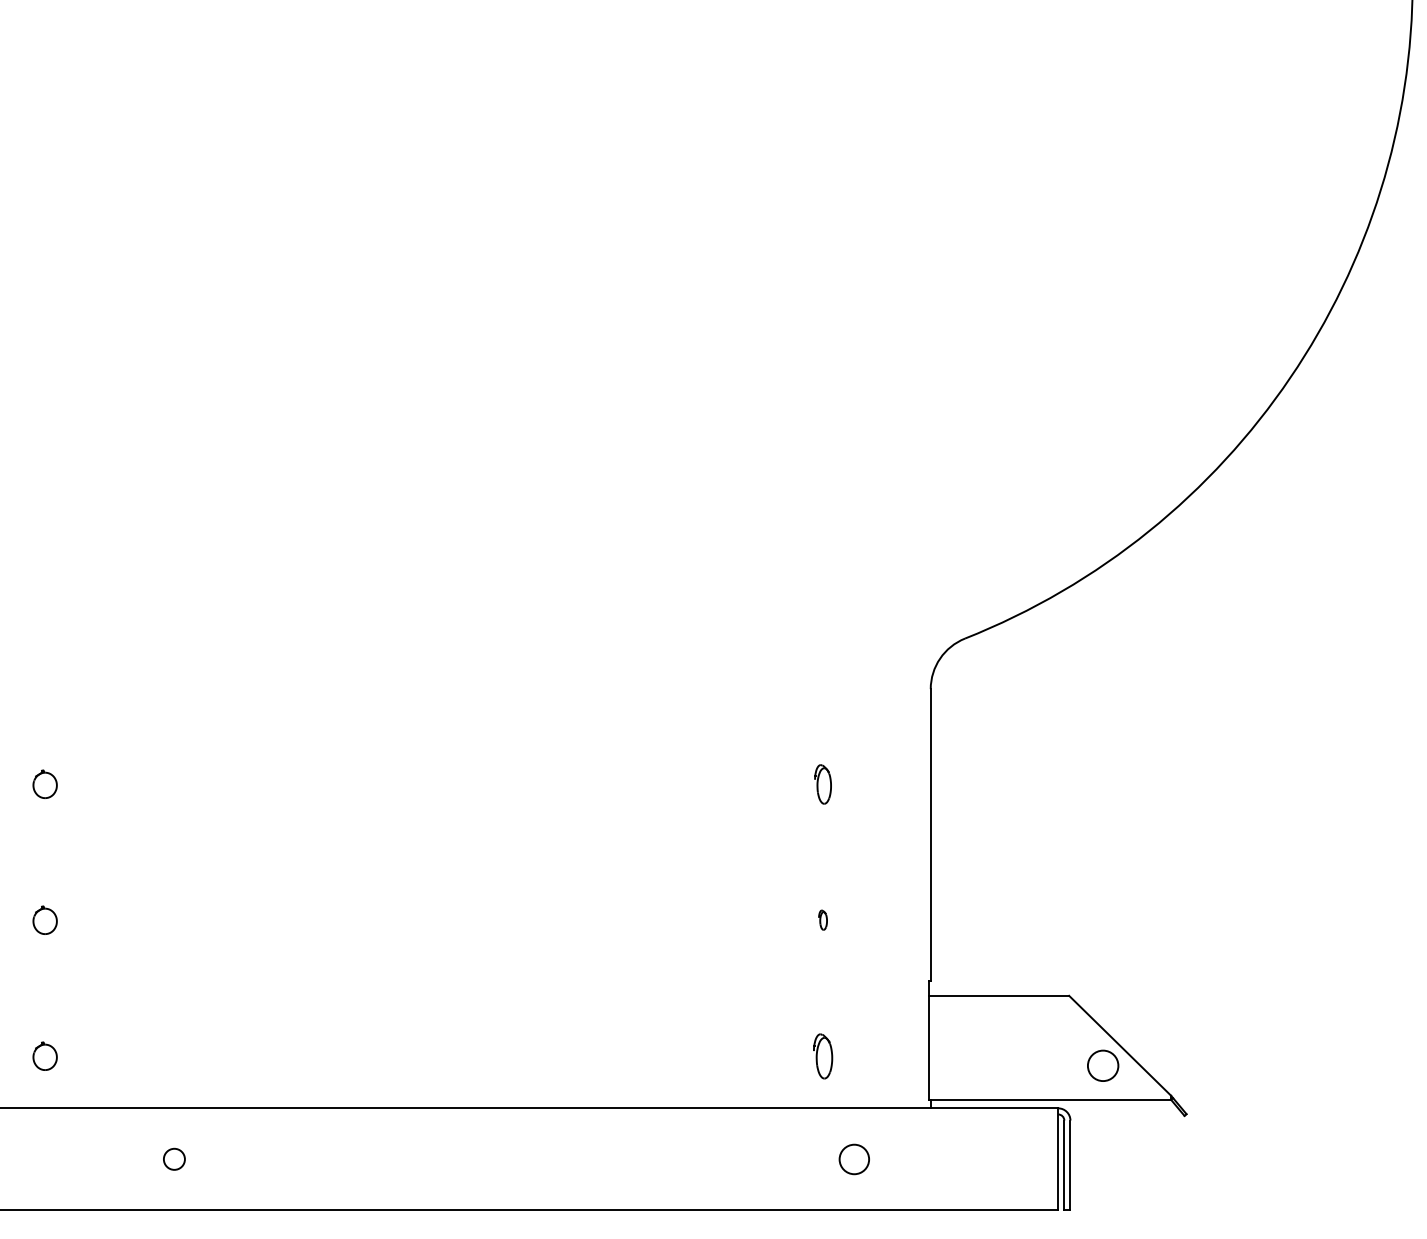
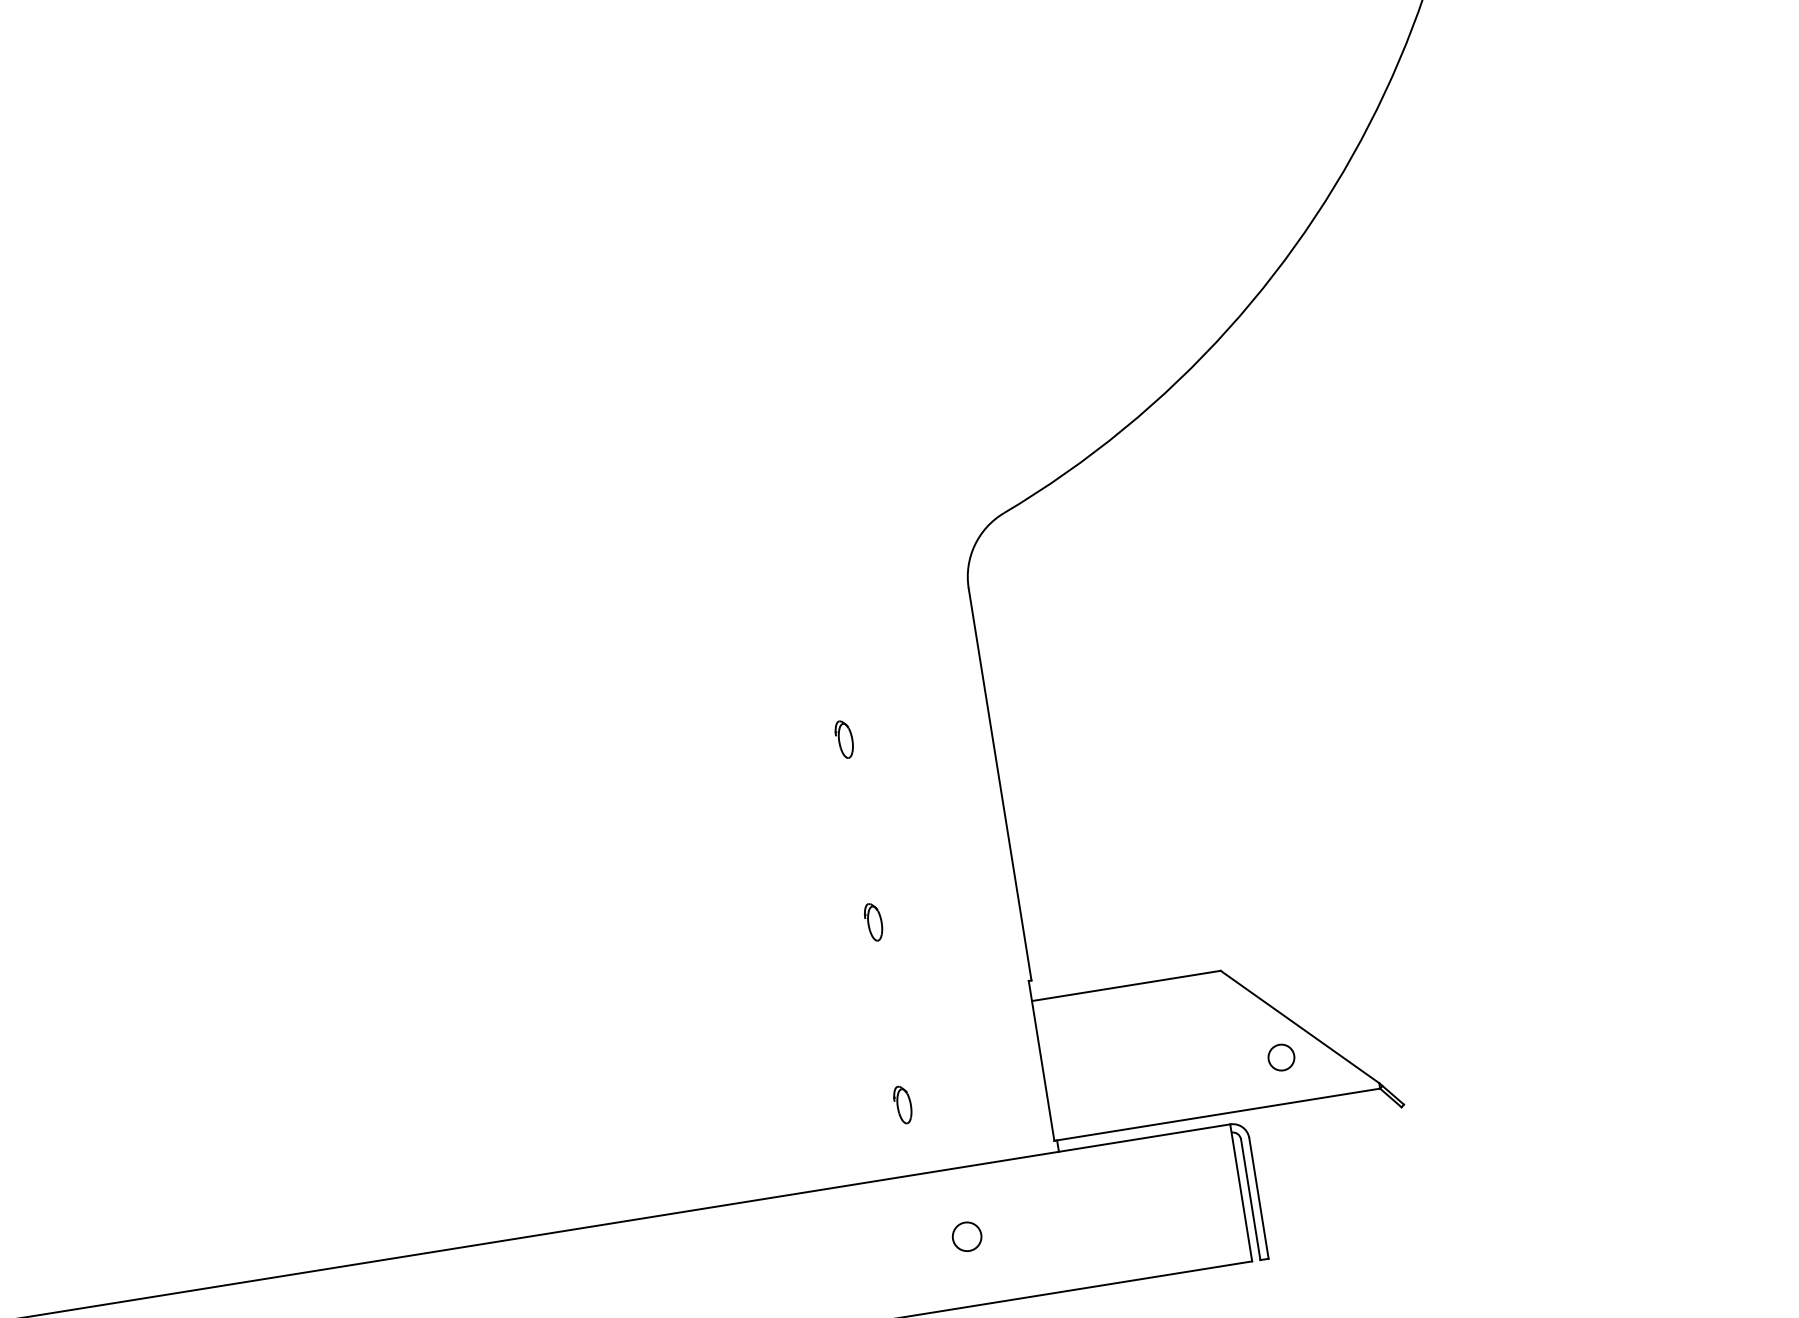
part: (822, 783) -> (843, 738), size x0.71
part: (822, 919) -> (872, 921), size x1.43
part: (822, 1055) -> (902, 1104), size x0.62
circle: (1102, 1065) -> (1280, 1057), size x0.62
circle: (853, 1158) -> (965, 1235), size x0.71

